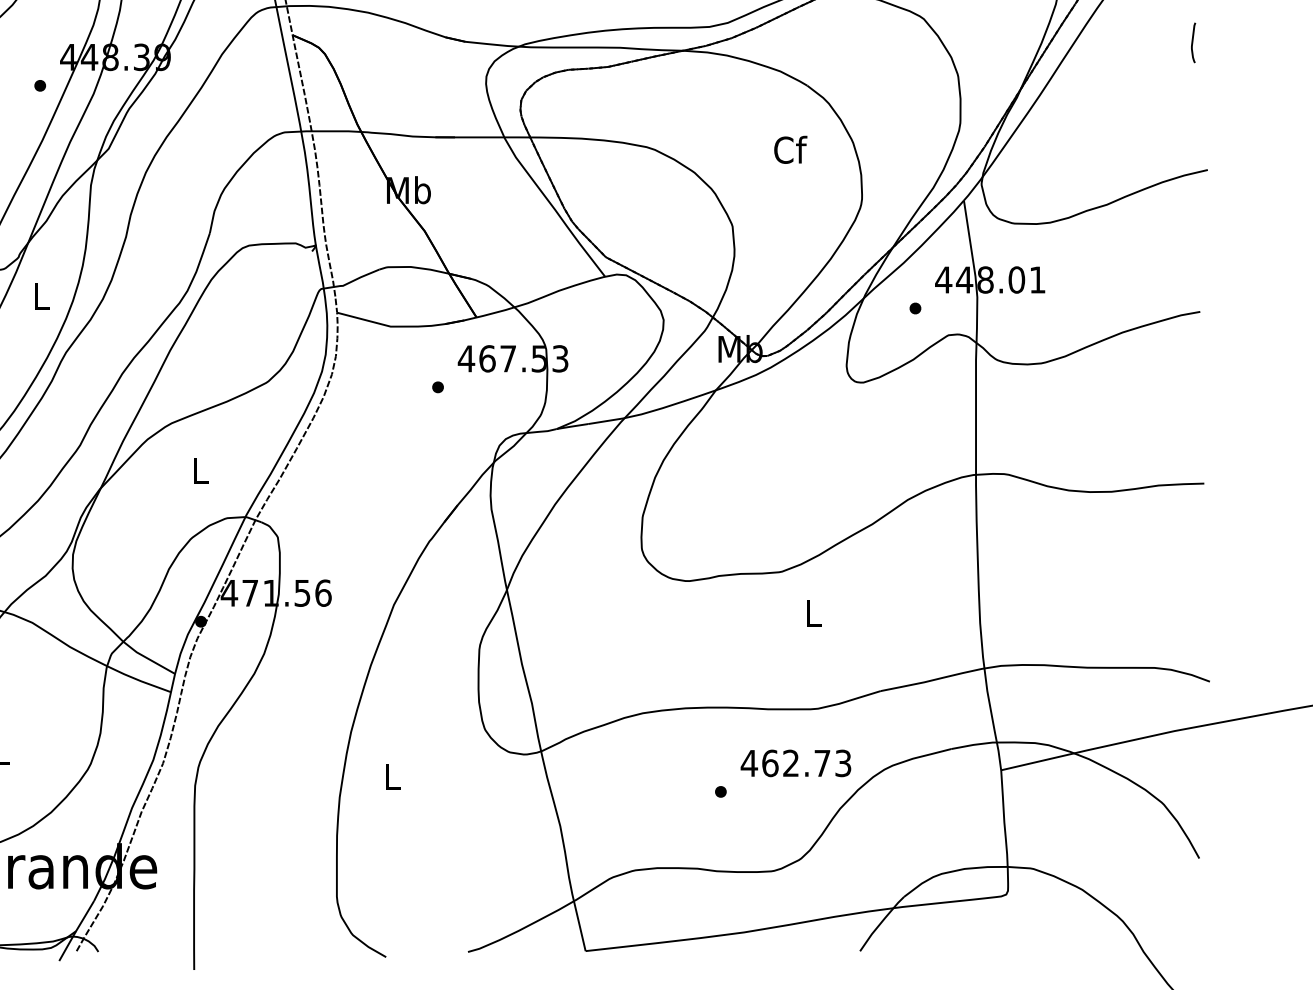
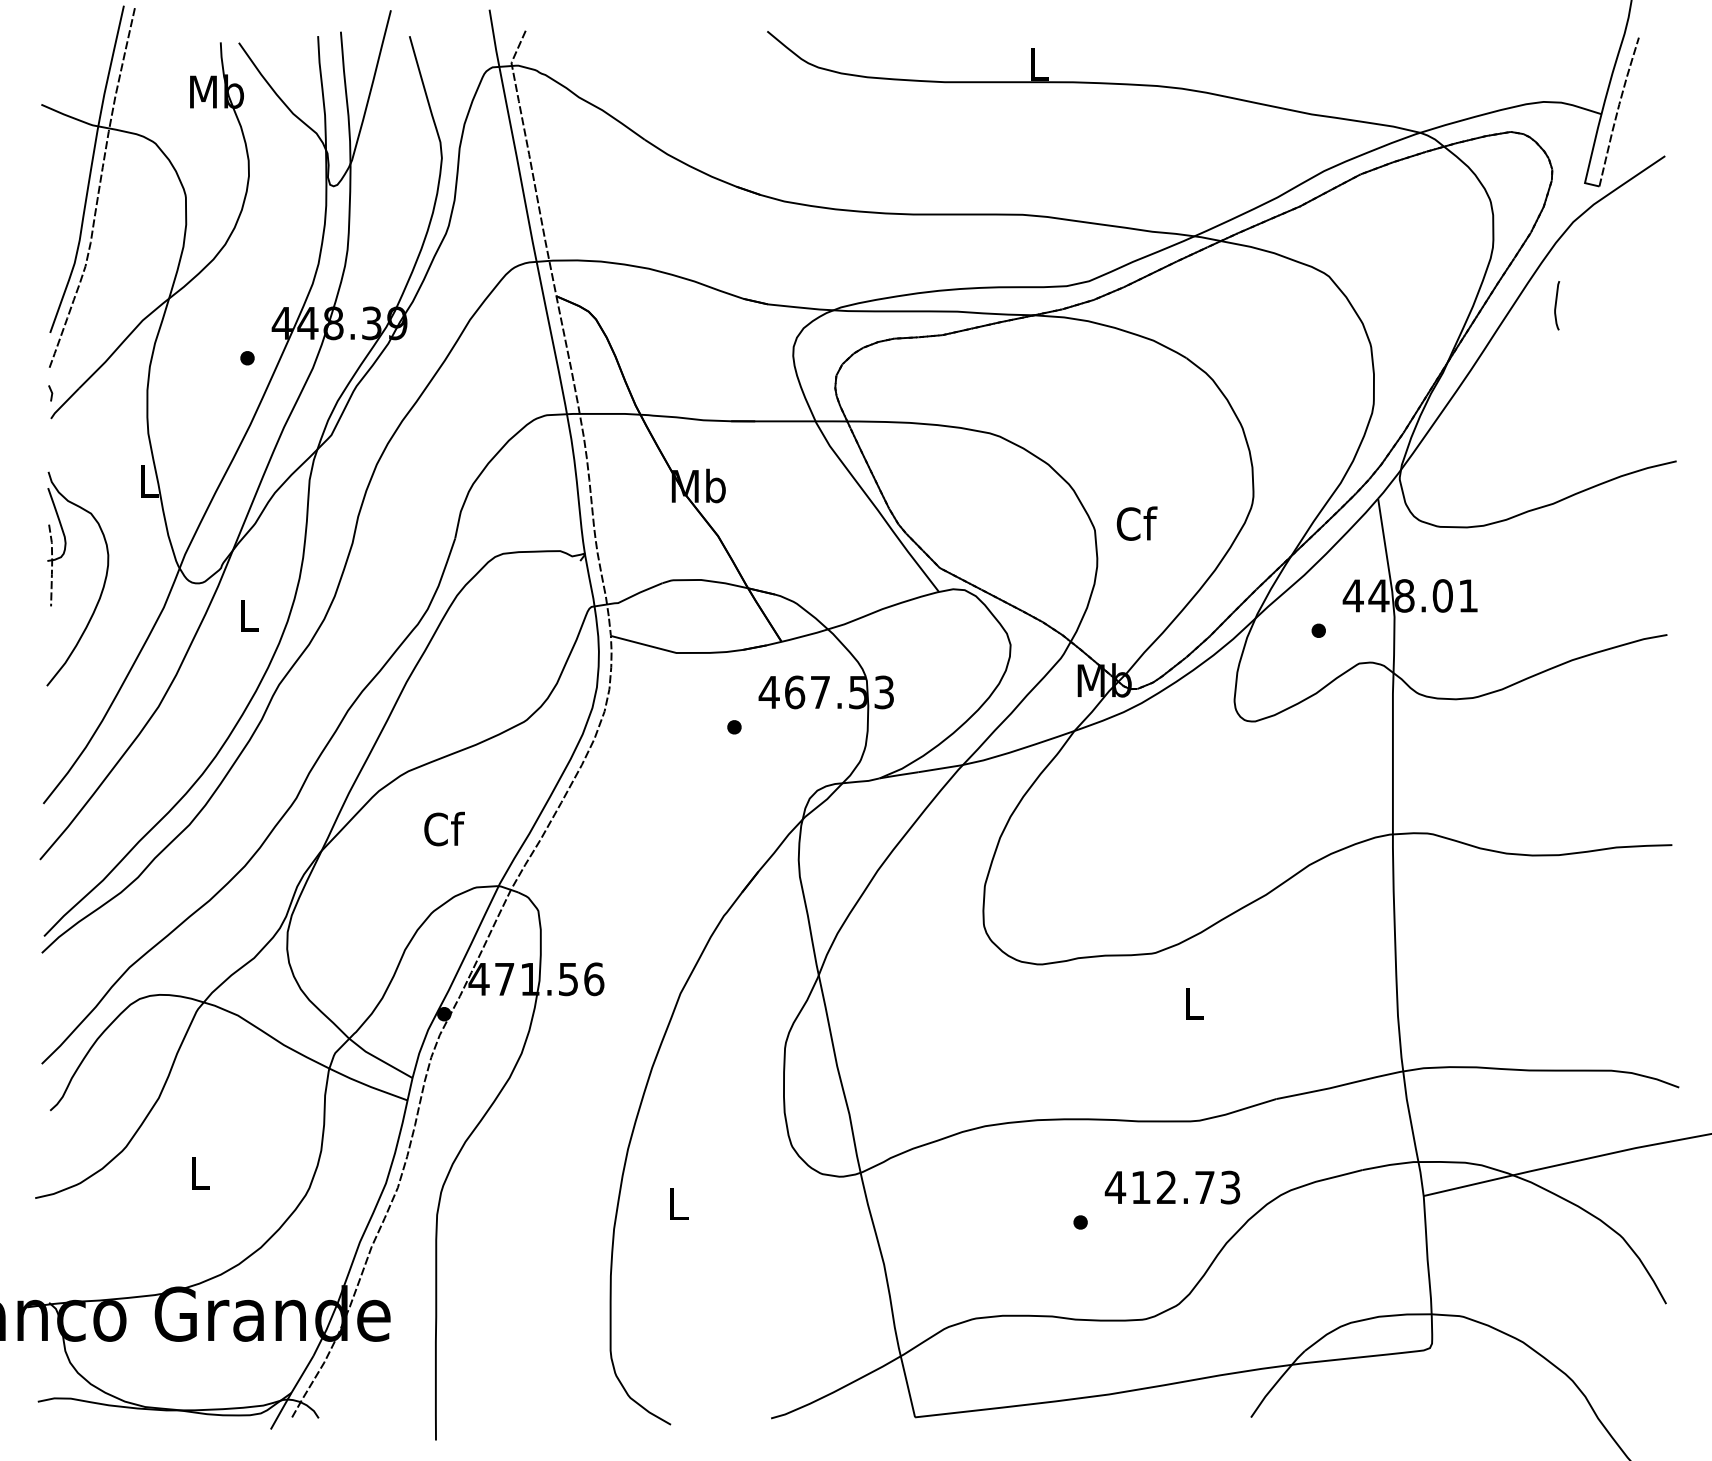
curve: (1193, 42) -> (1556, 305), moved
text: (790, 149) -> (1136, 523), moved
text: (201, 470) -> (444, 828), L -> Cf
text: (770, 763) -> (1141, 1187), 462.73 -> 412.73

